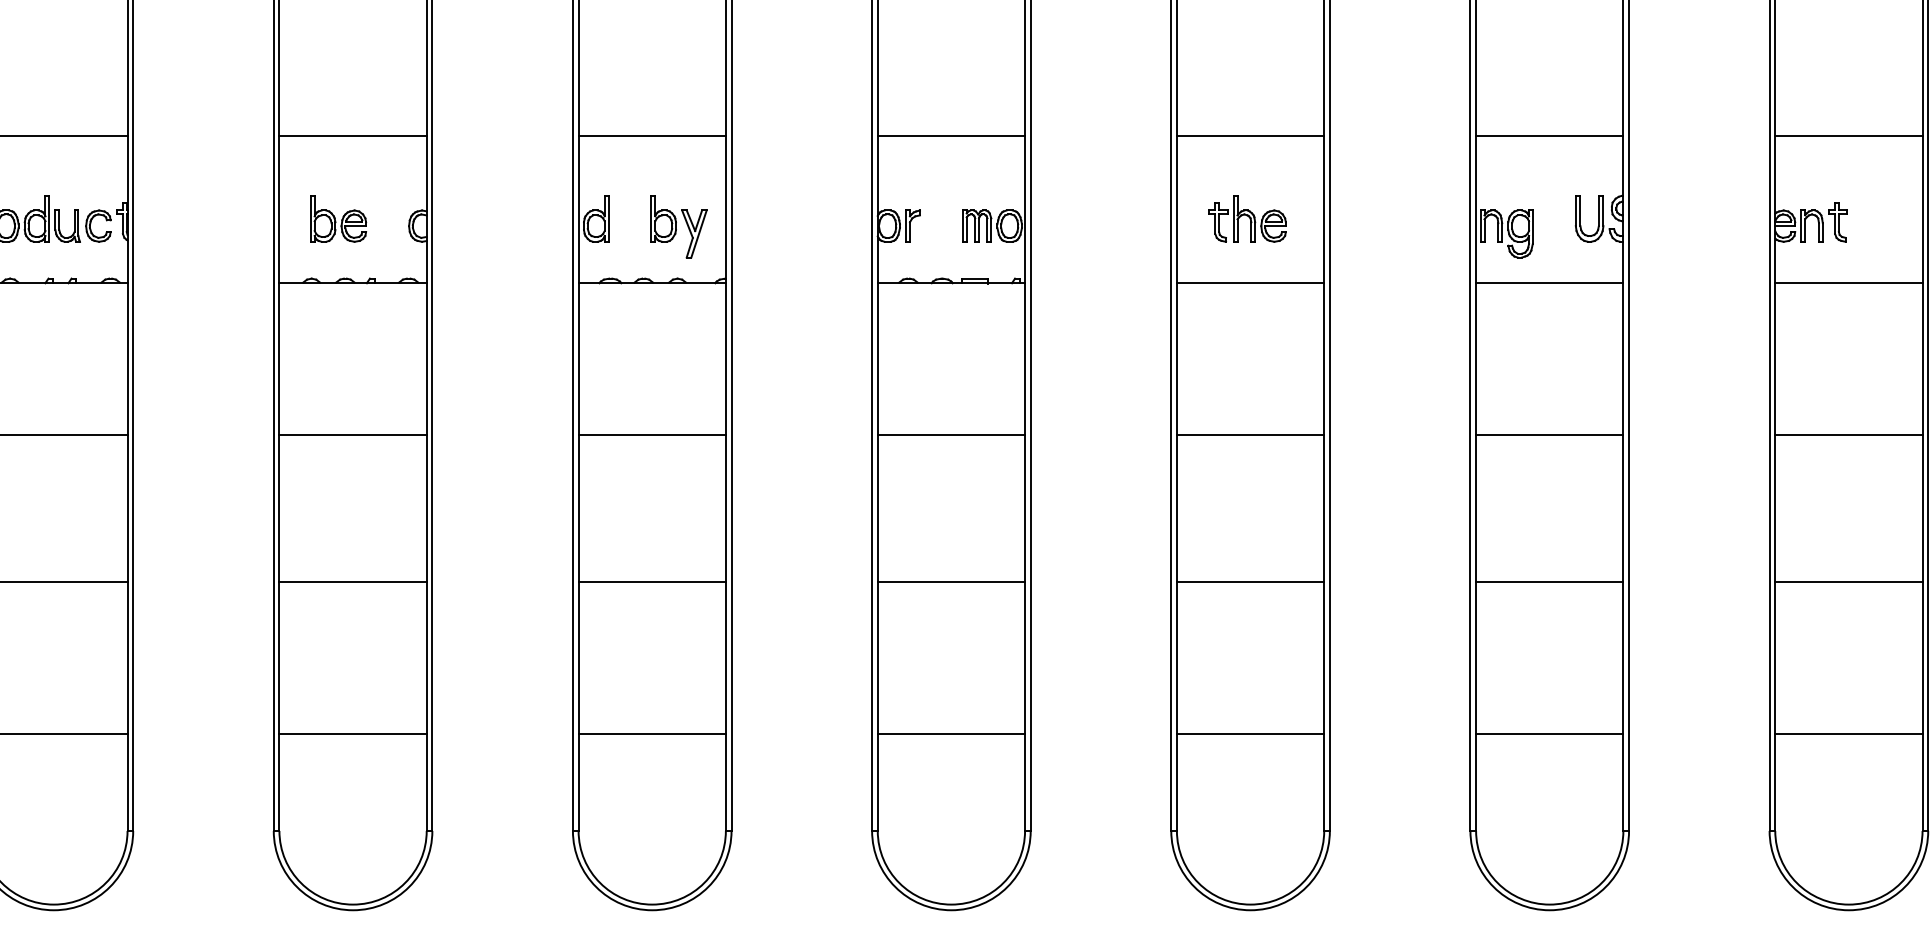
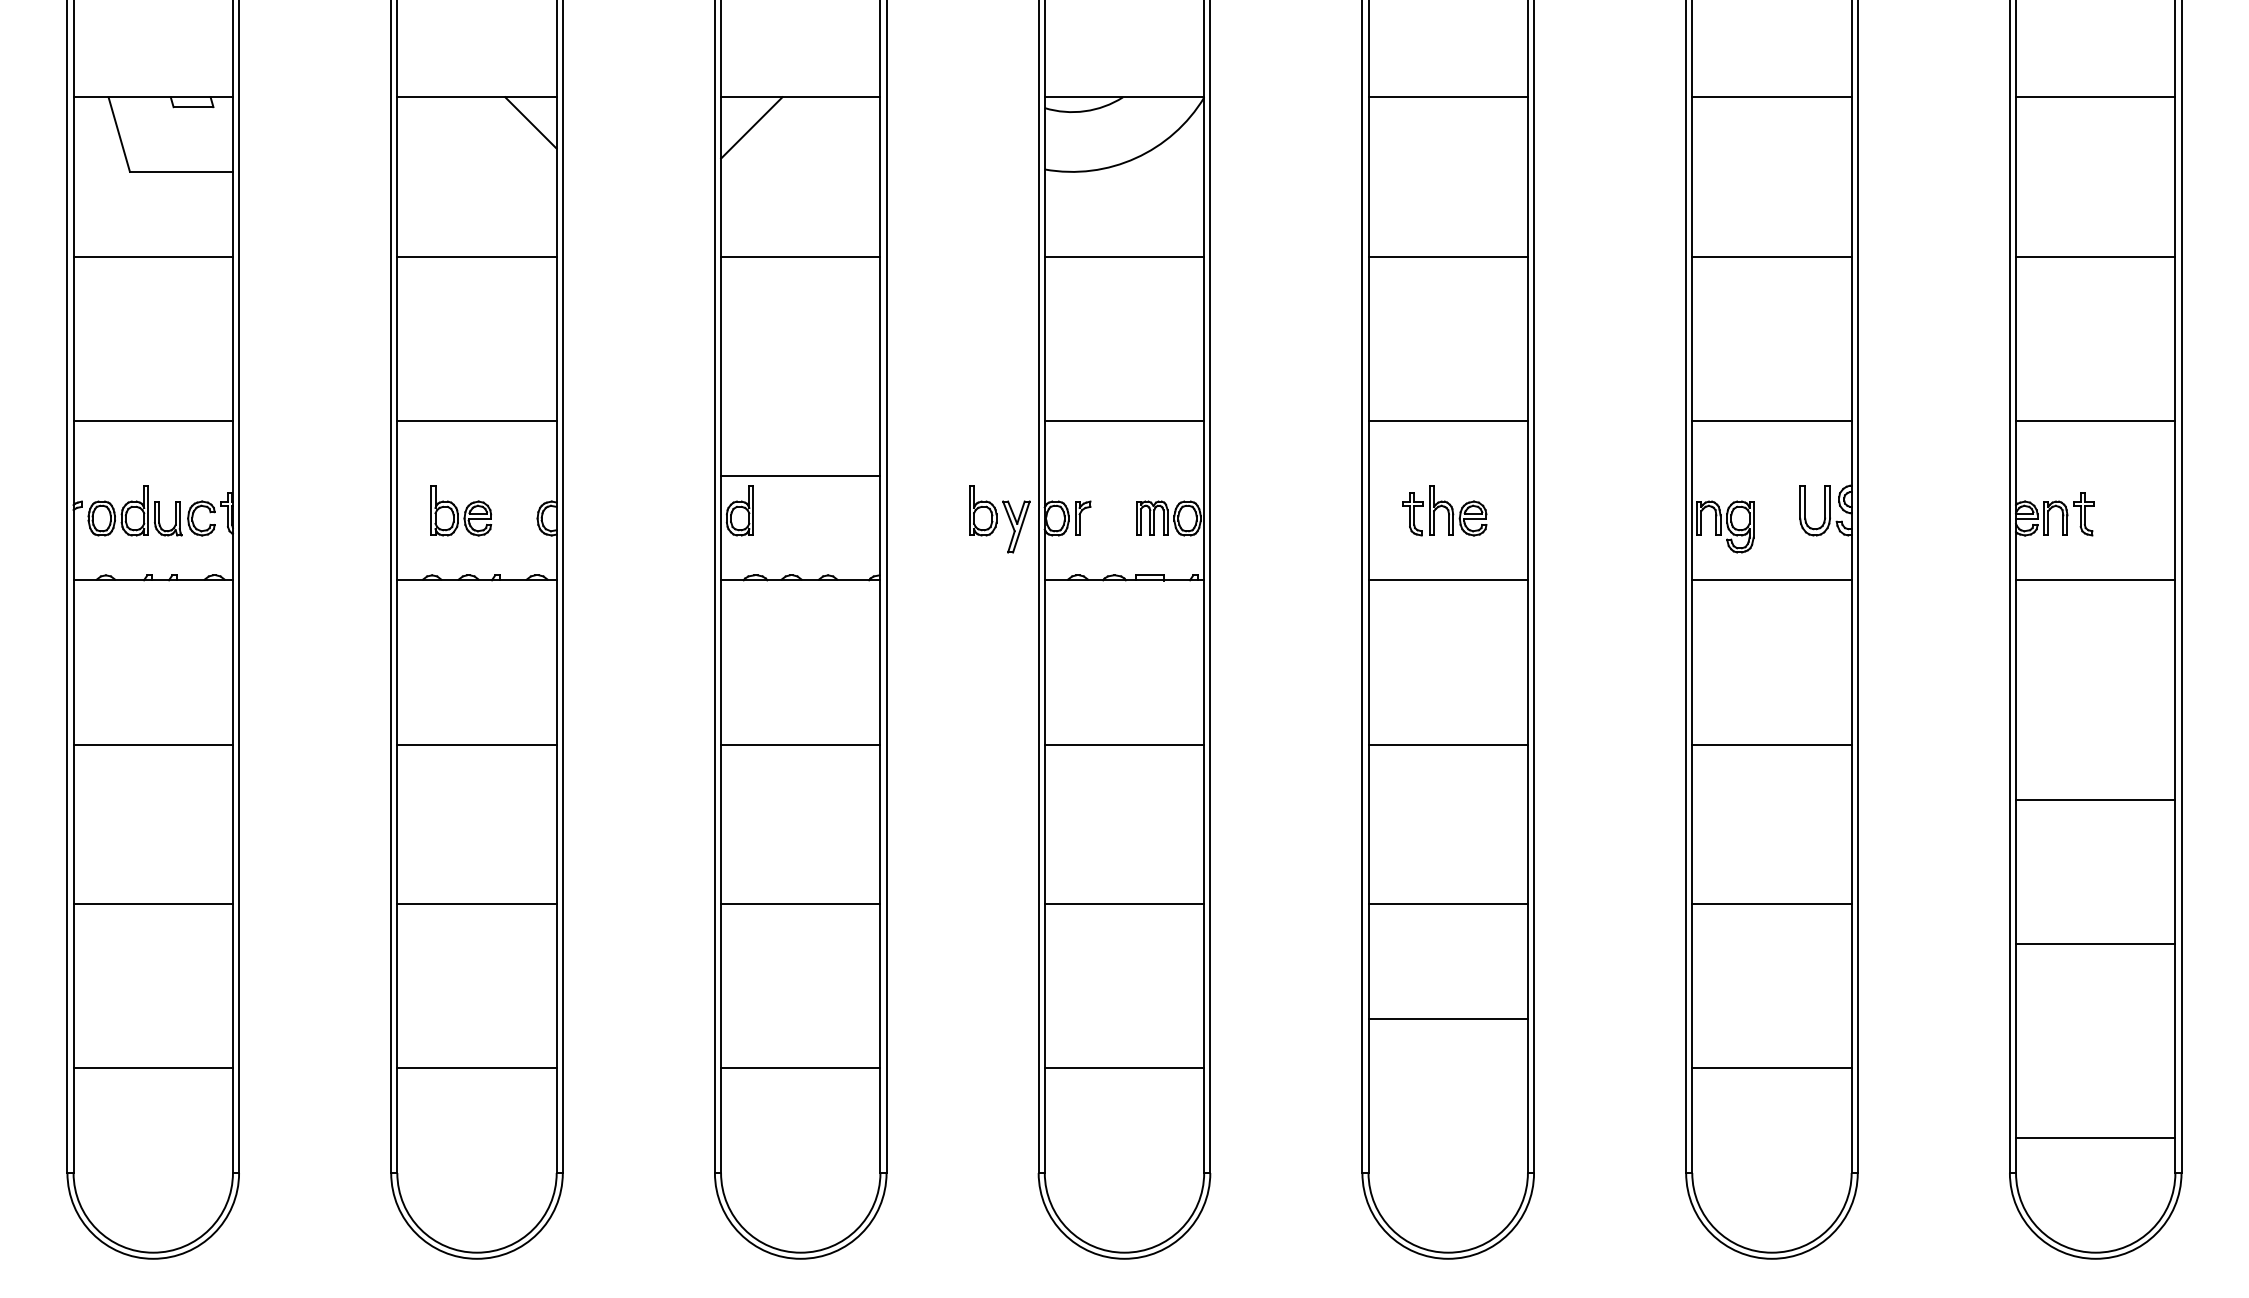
line: (652, 135) -> (800, 475), moved
part: (678, 227) -> (999, 519), moved
line: (1848, 434) -> (2095, 799), moved
line: (1848, 582) -> (2095, 944), moved
line: (1249, 734) -> (1447, 1019), moved
line: (1848, 734) -> (2095, 1138), moved

